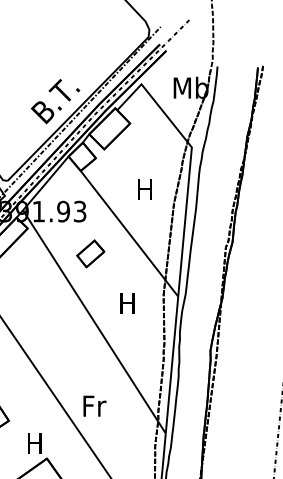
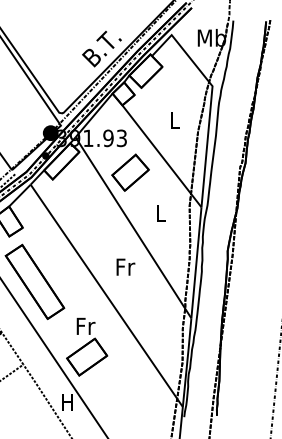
text: (144, 189) -> (174, 120), H -> L
part: (90, 253) -> (130, 172), size x1.67
text: (127, 304) -> (160, 213), H -> L
text: (94, 405) -> (125, 266), moved
text: (35, 442) -> (85, 325), H -> Fr

